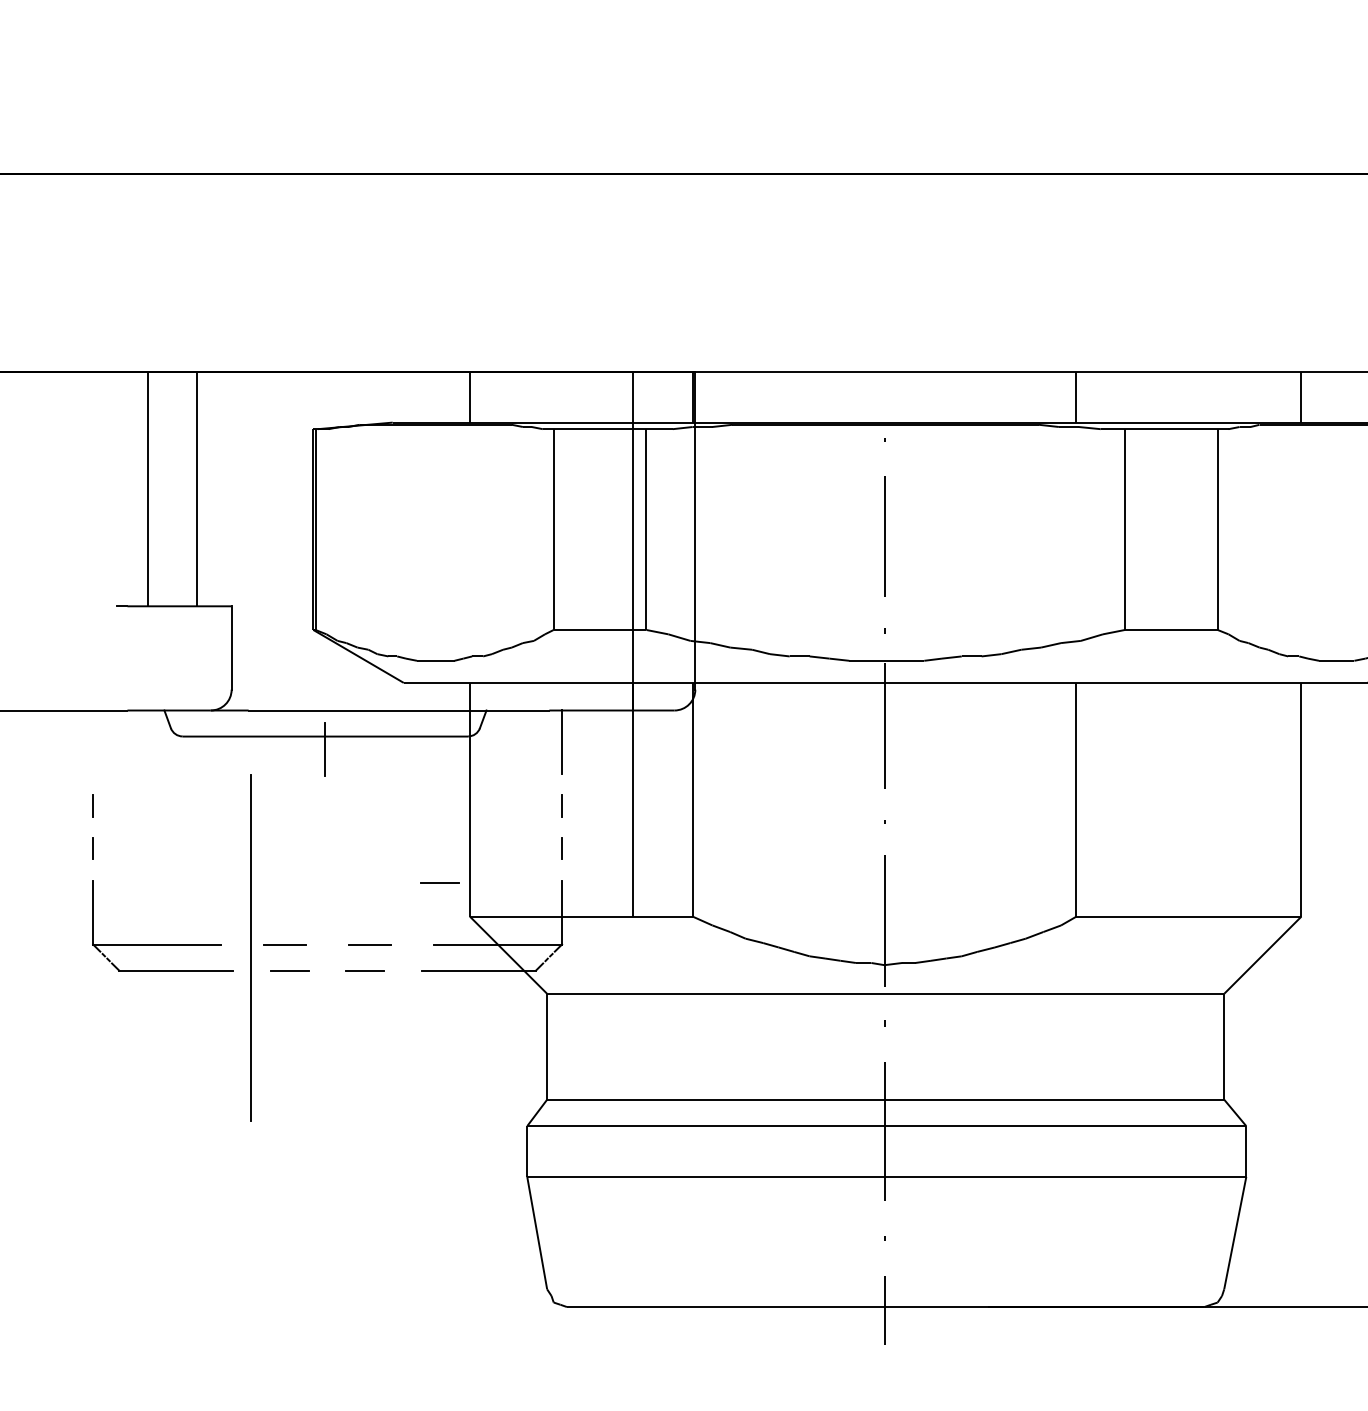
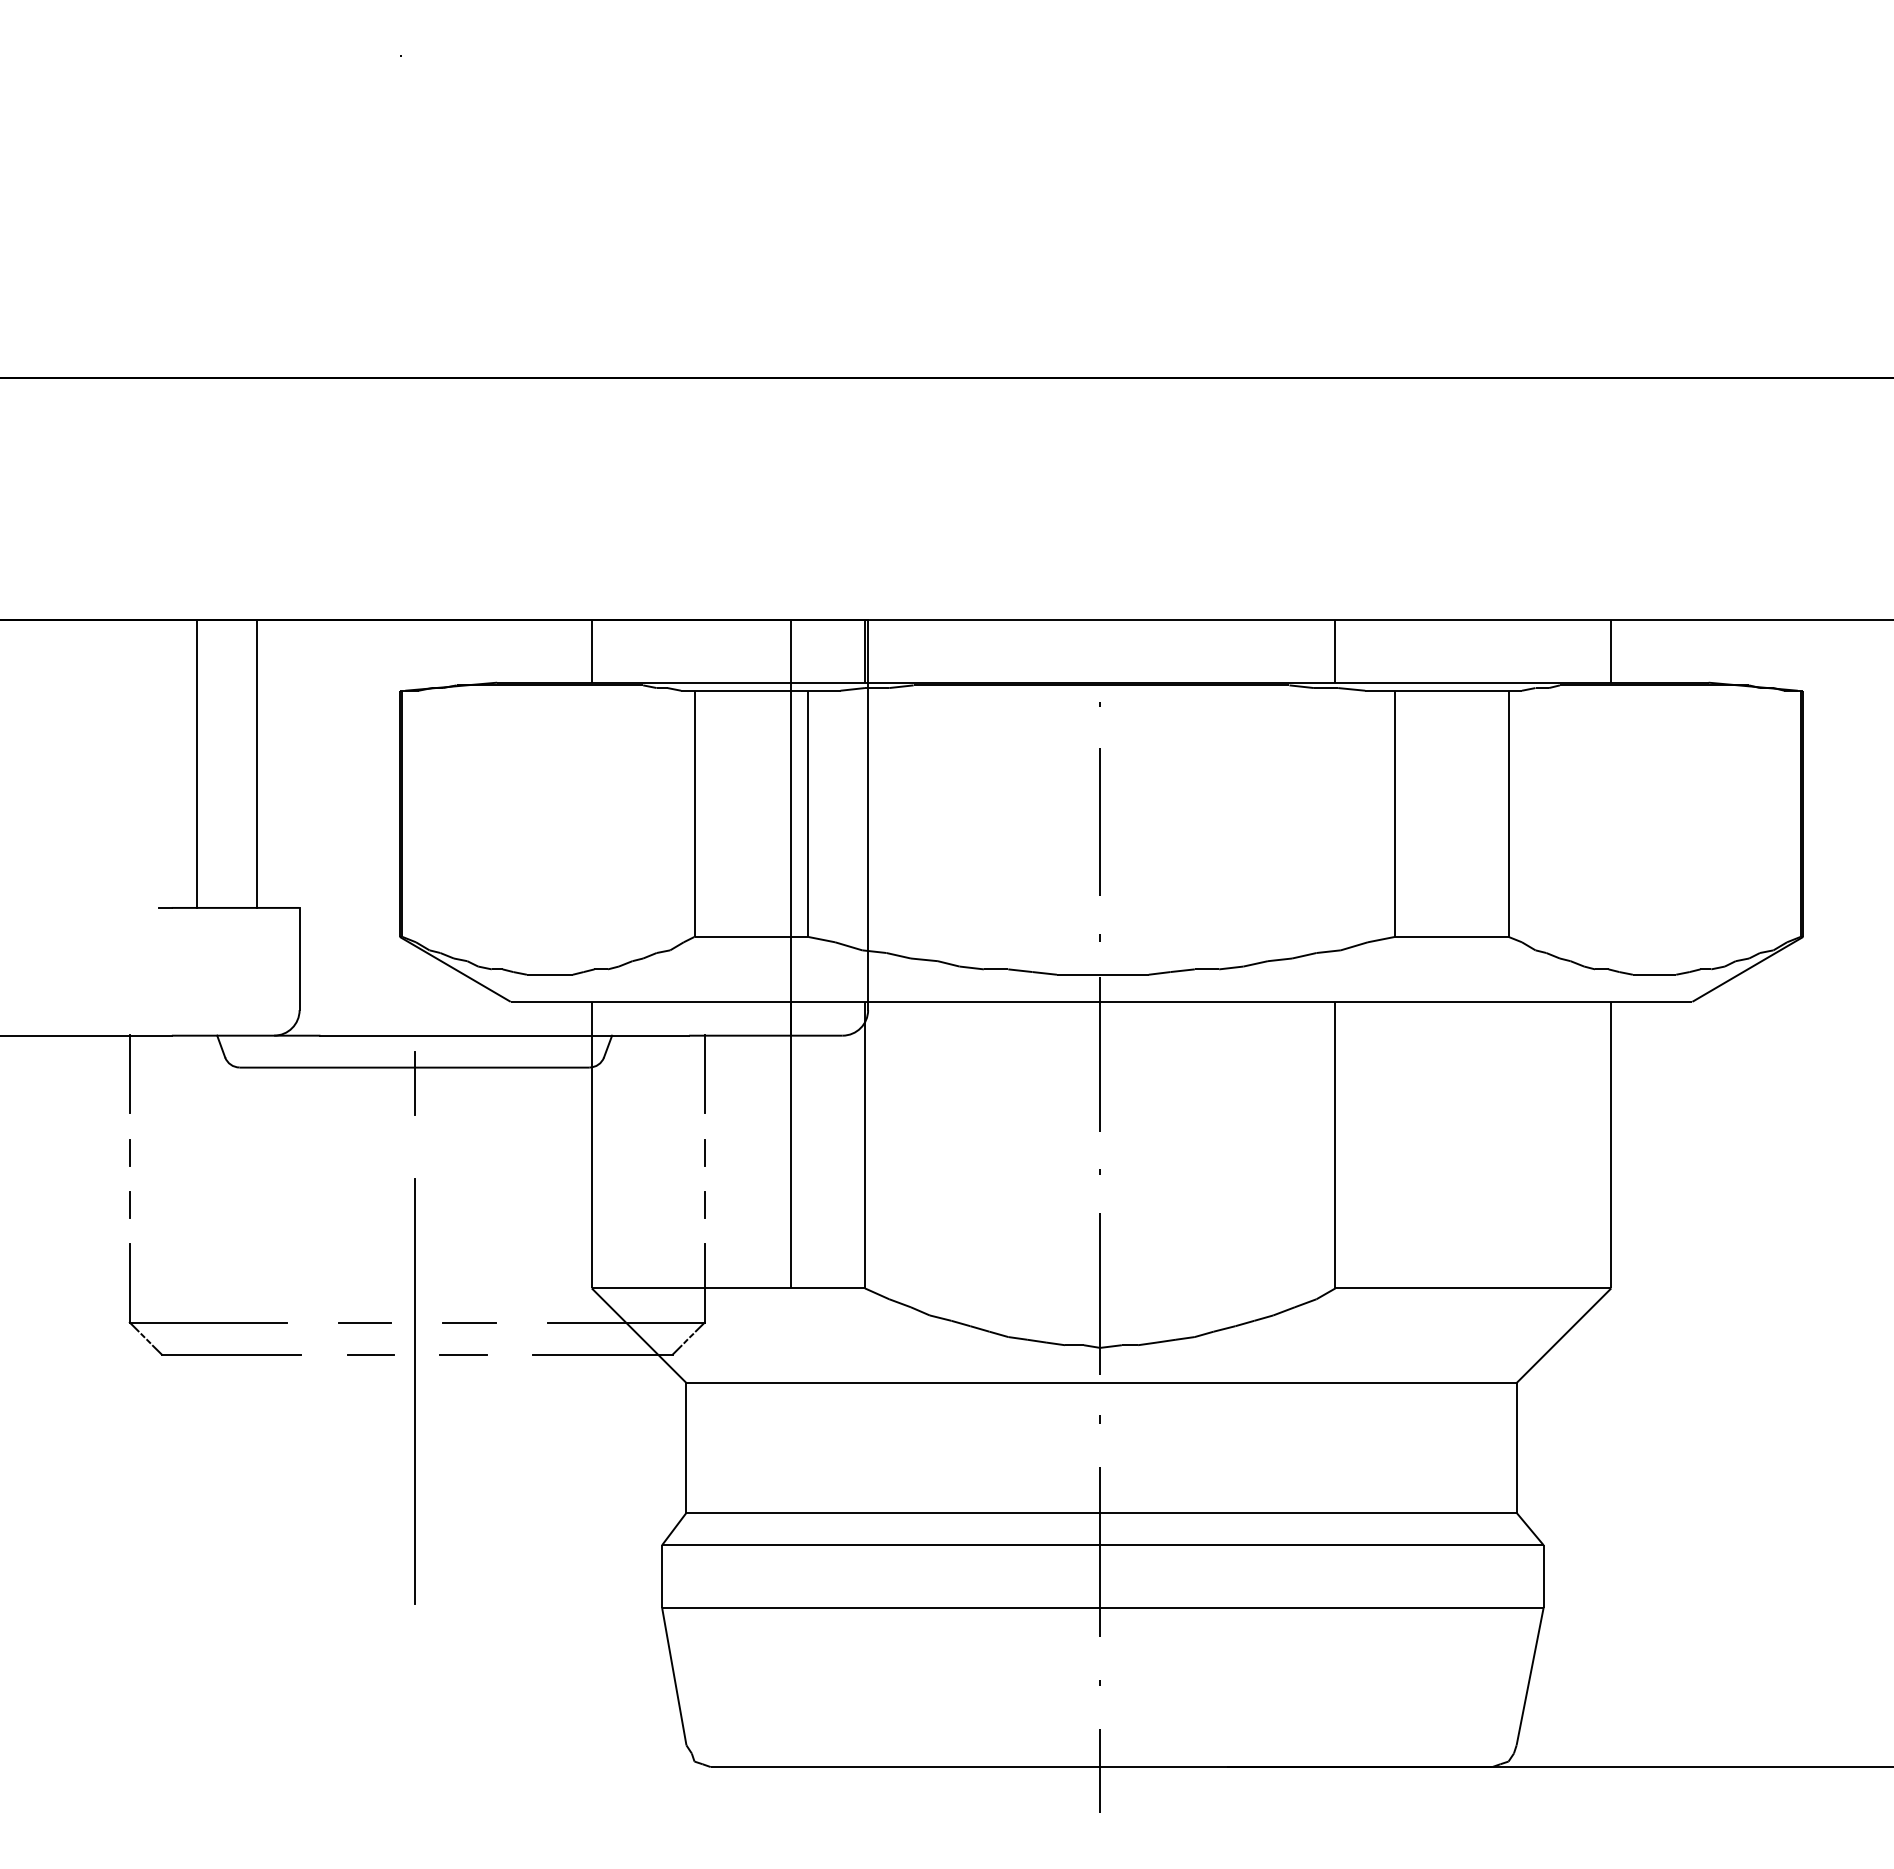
line: (92, 742) -> (129, 1074), added
line: (439, 882) -> (554, 1246), removed
line: (251, 947) -> (414, 1391), moved

